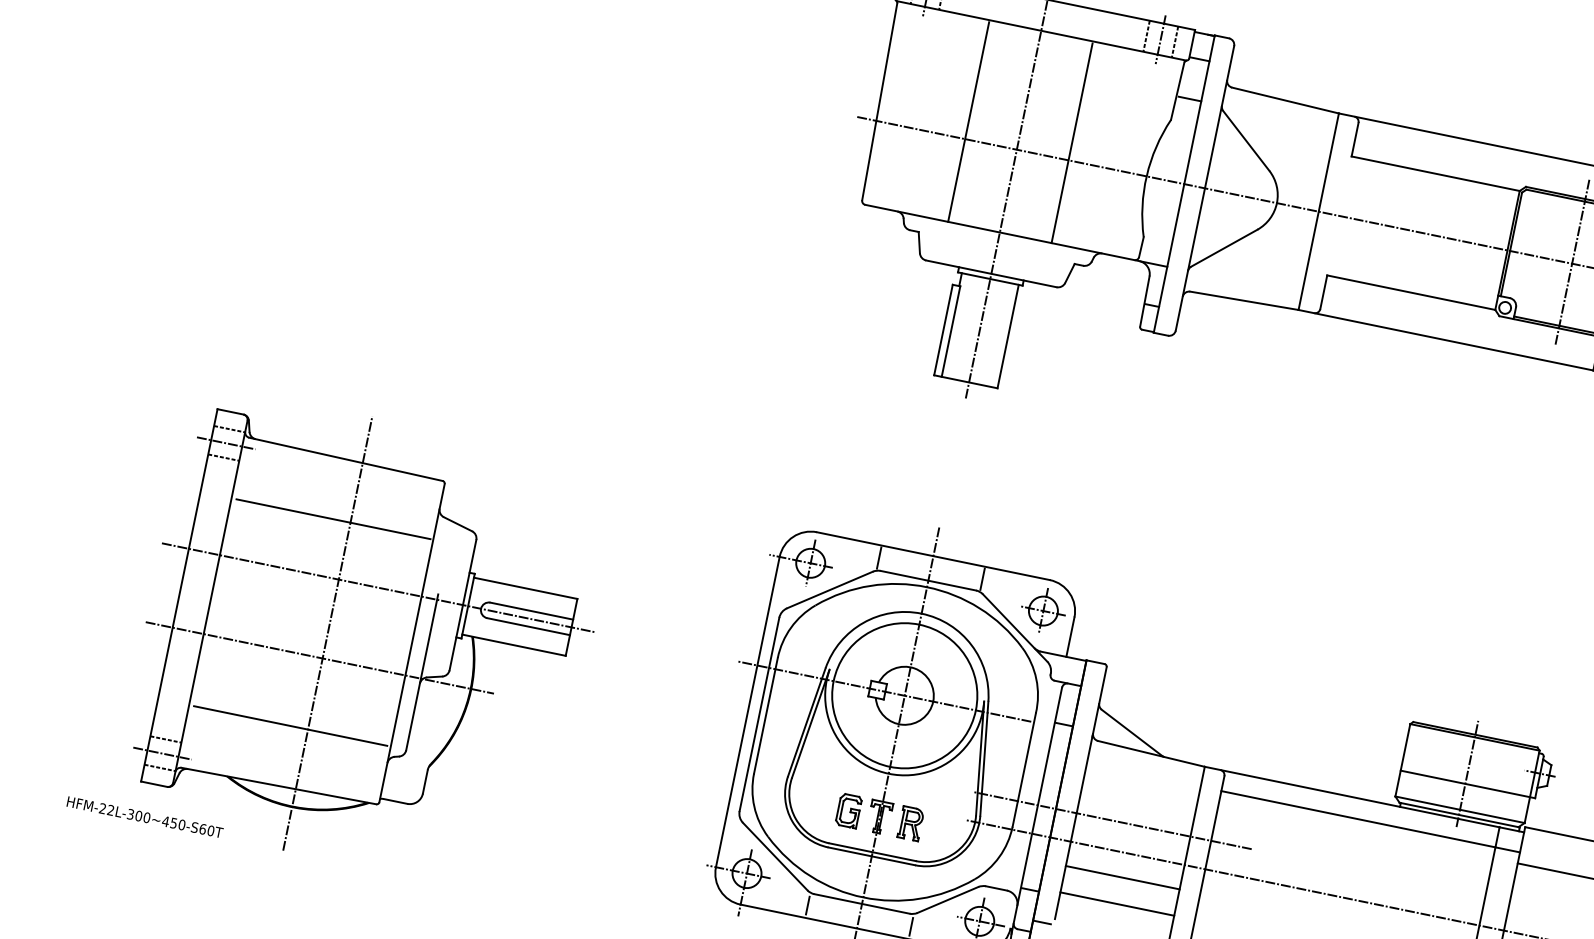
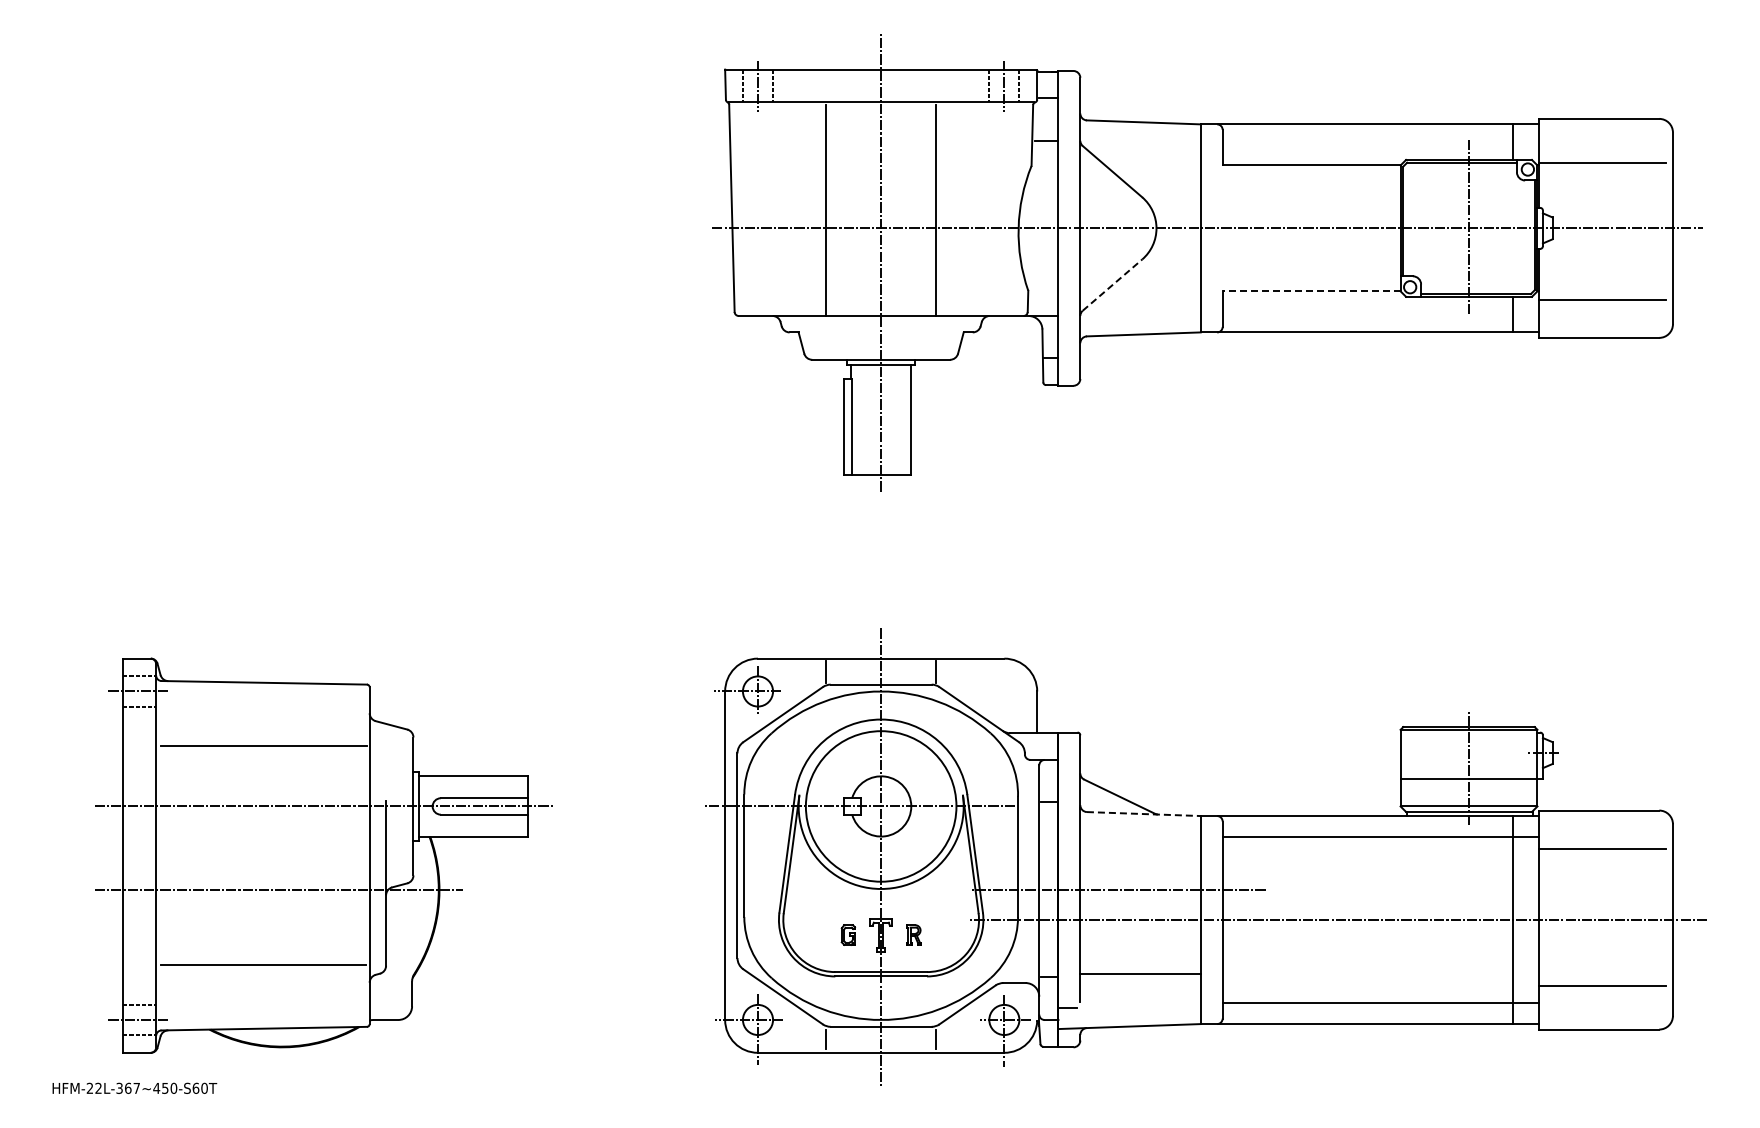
line: (1224, 247) -> (1112, 284), solid -> dashed
line: (1411, 292) -> (1311, 291), solid -> dashed
part: (1043, 610) -> (1004, 690), removed
line: (328, 633) -> (282, 863), removed
line: (1151, 754) -> (1143, 814), solid -> dashed
part: (849, 810) -> (848, 934), size x0.6
text: (143, 816) -> (132, 1087), HFM-22L-300~450-S60T -> HFM-22L-367~450-S60T
part: (910, 823) -> (913, 934), size x0.6
line: (1122, 877) -> (1140, 945), removed

